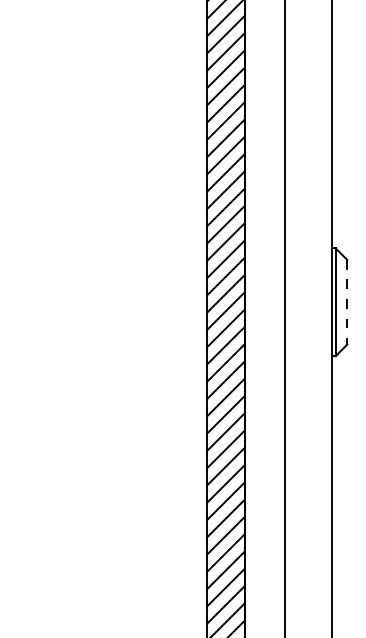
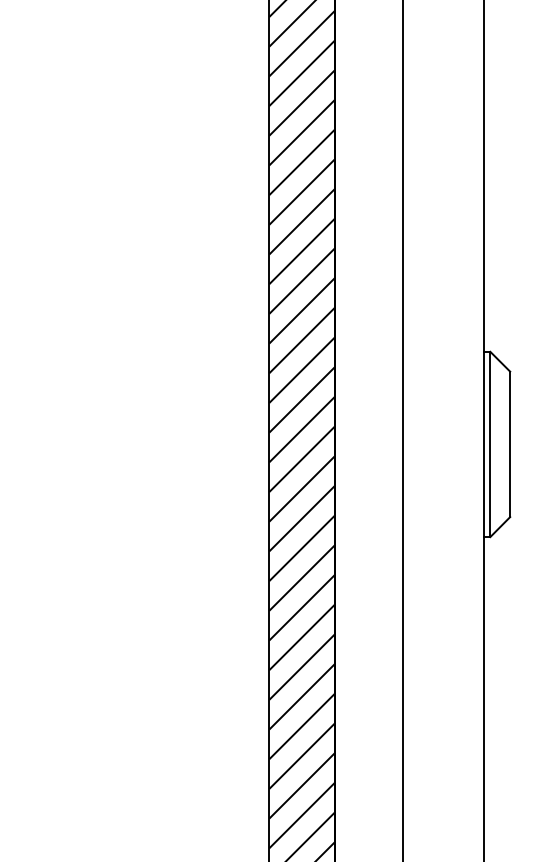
line: (347, 302) -> (510, 444), dashed -> solid

